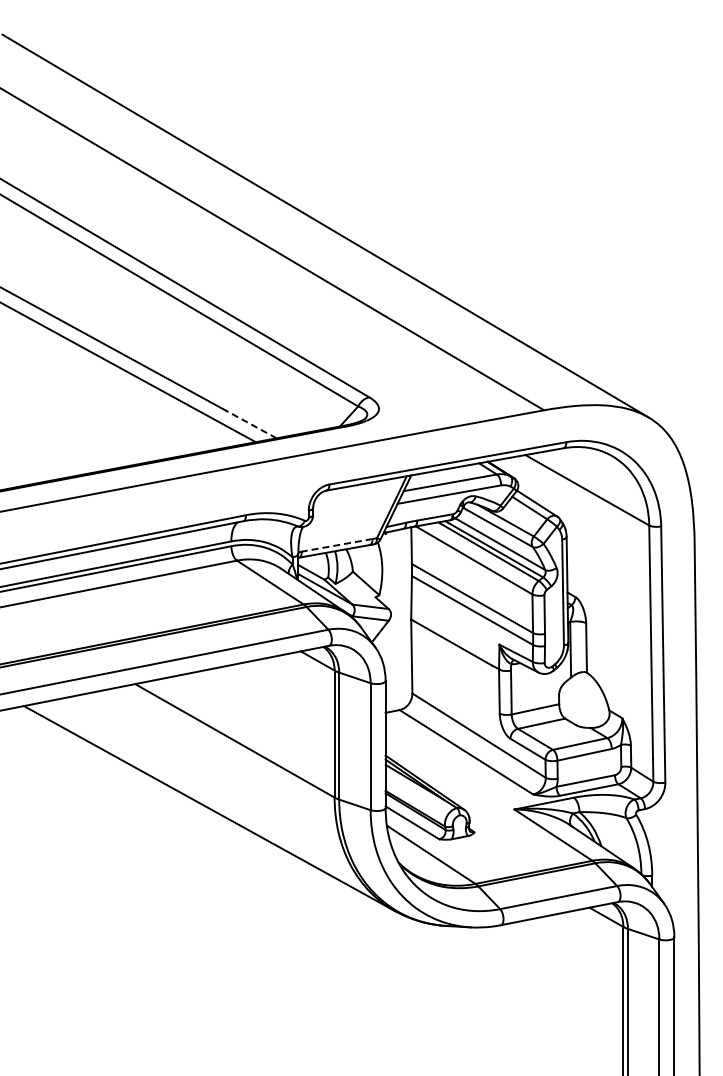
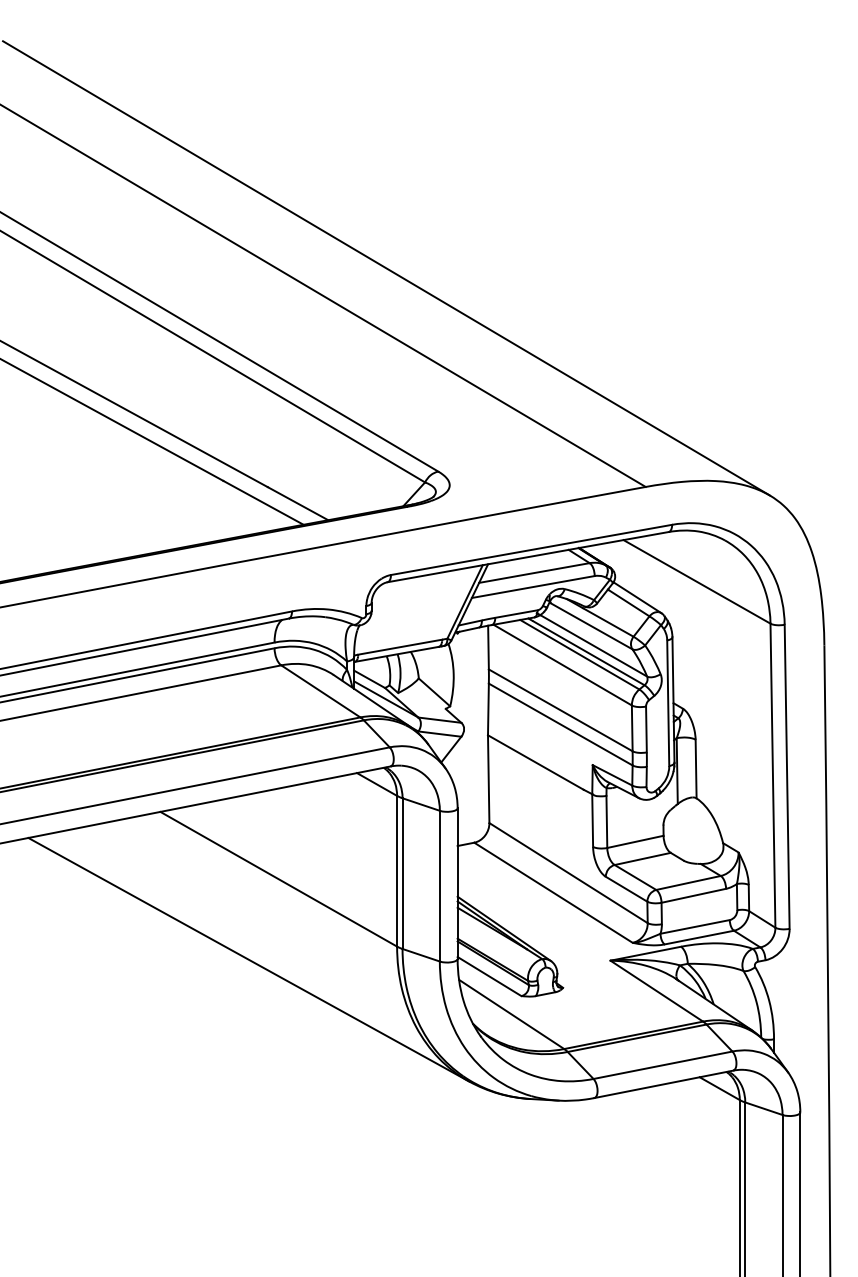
line: (250, 424) -> (297, 503), dashed -> solid
line: (337, 545) -> (400, 647), dashed -> solid

